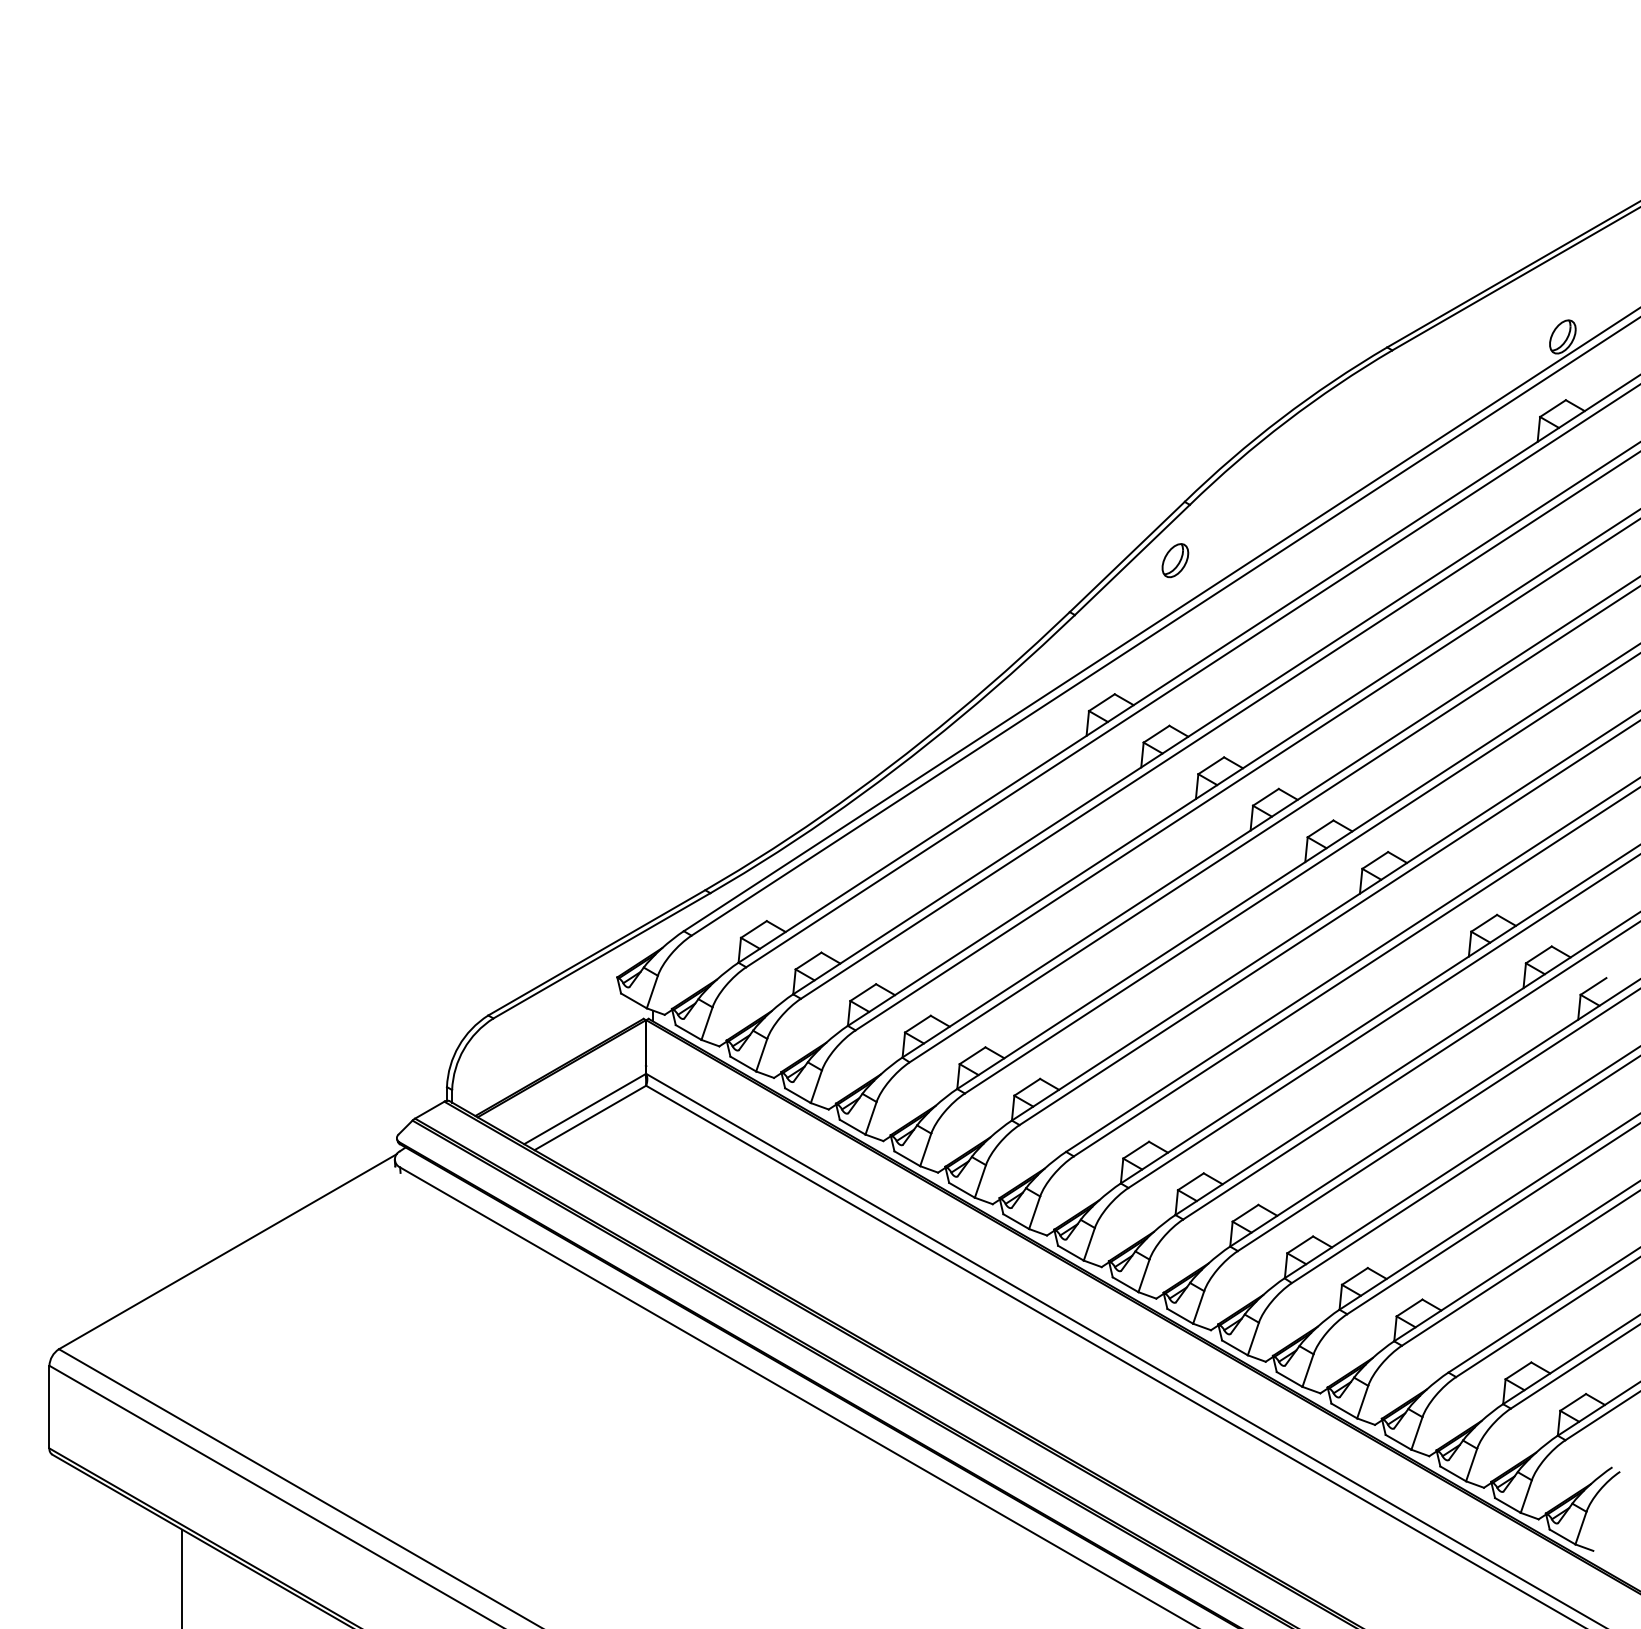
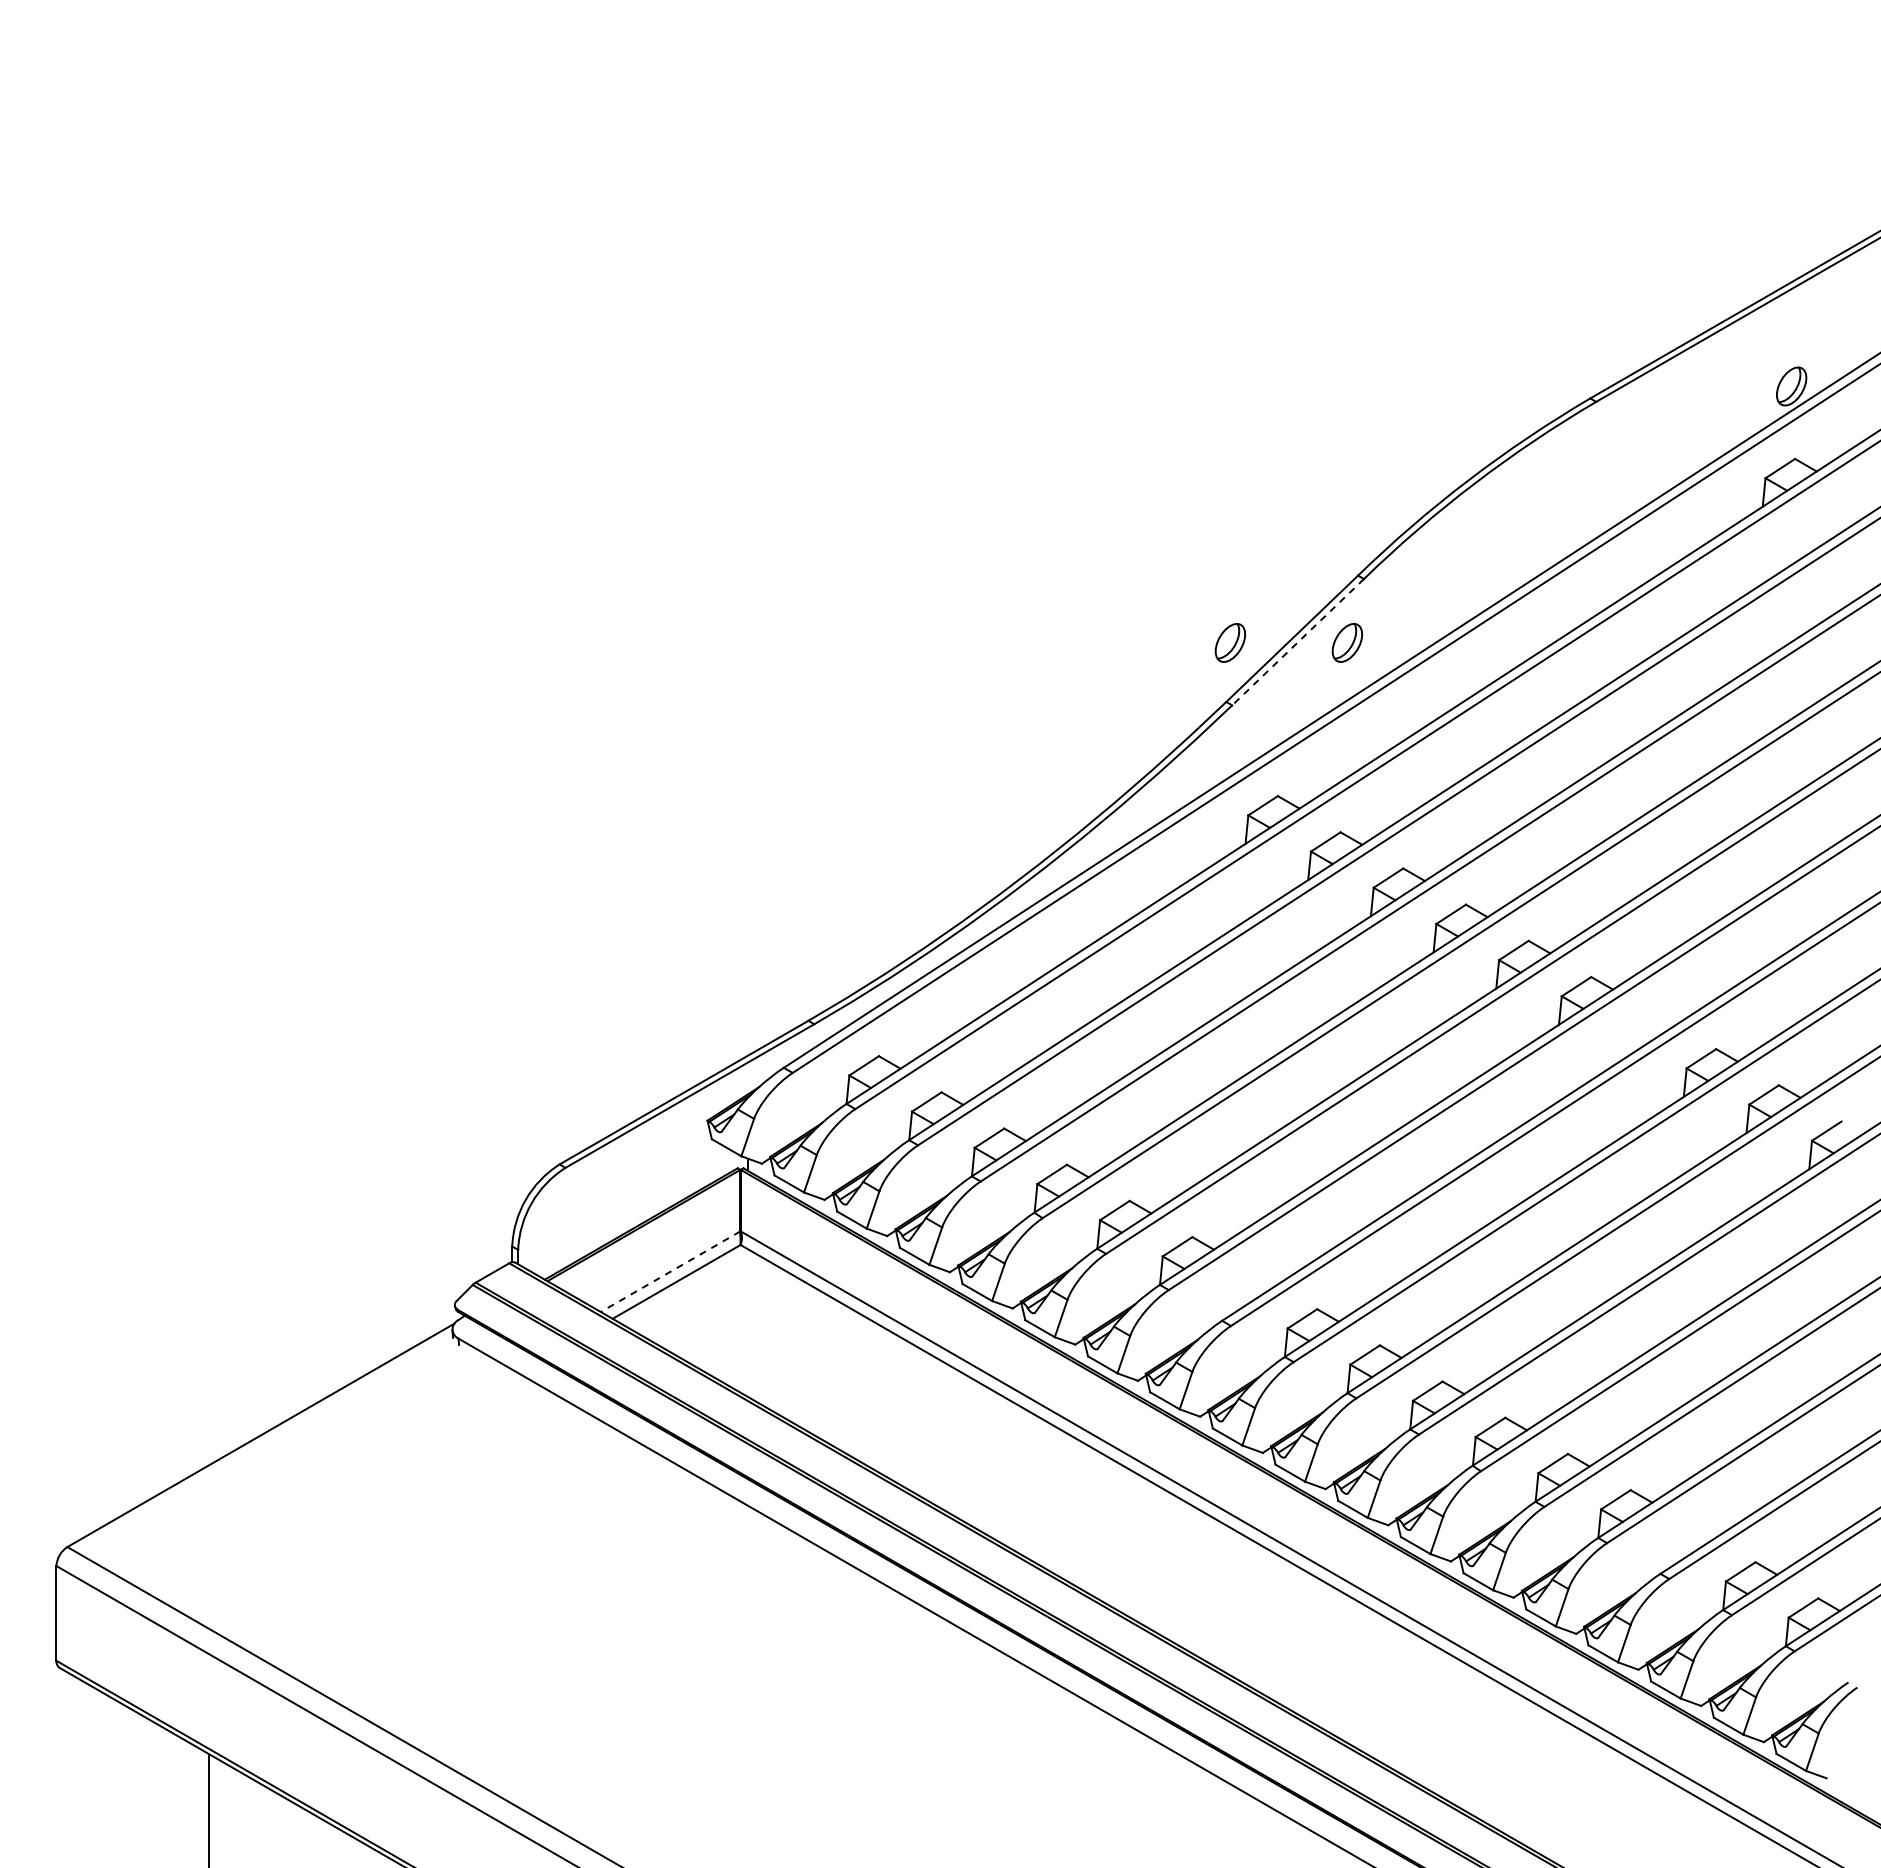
part: (1073, 560) -> (1230, 642), added
line: (1131, 560) -> (1297, 642), solid -> dashed
line: (585, 1108) -> (670, 1271), solid -> dashed

